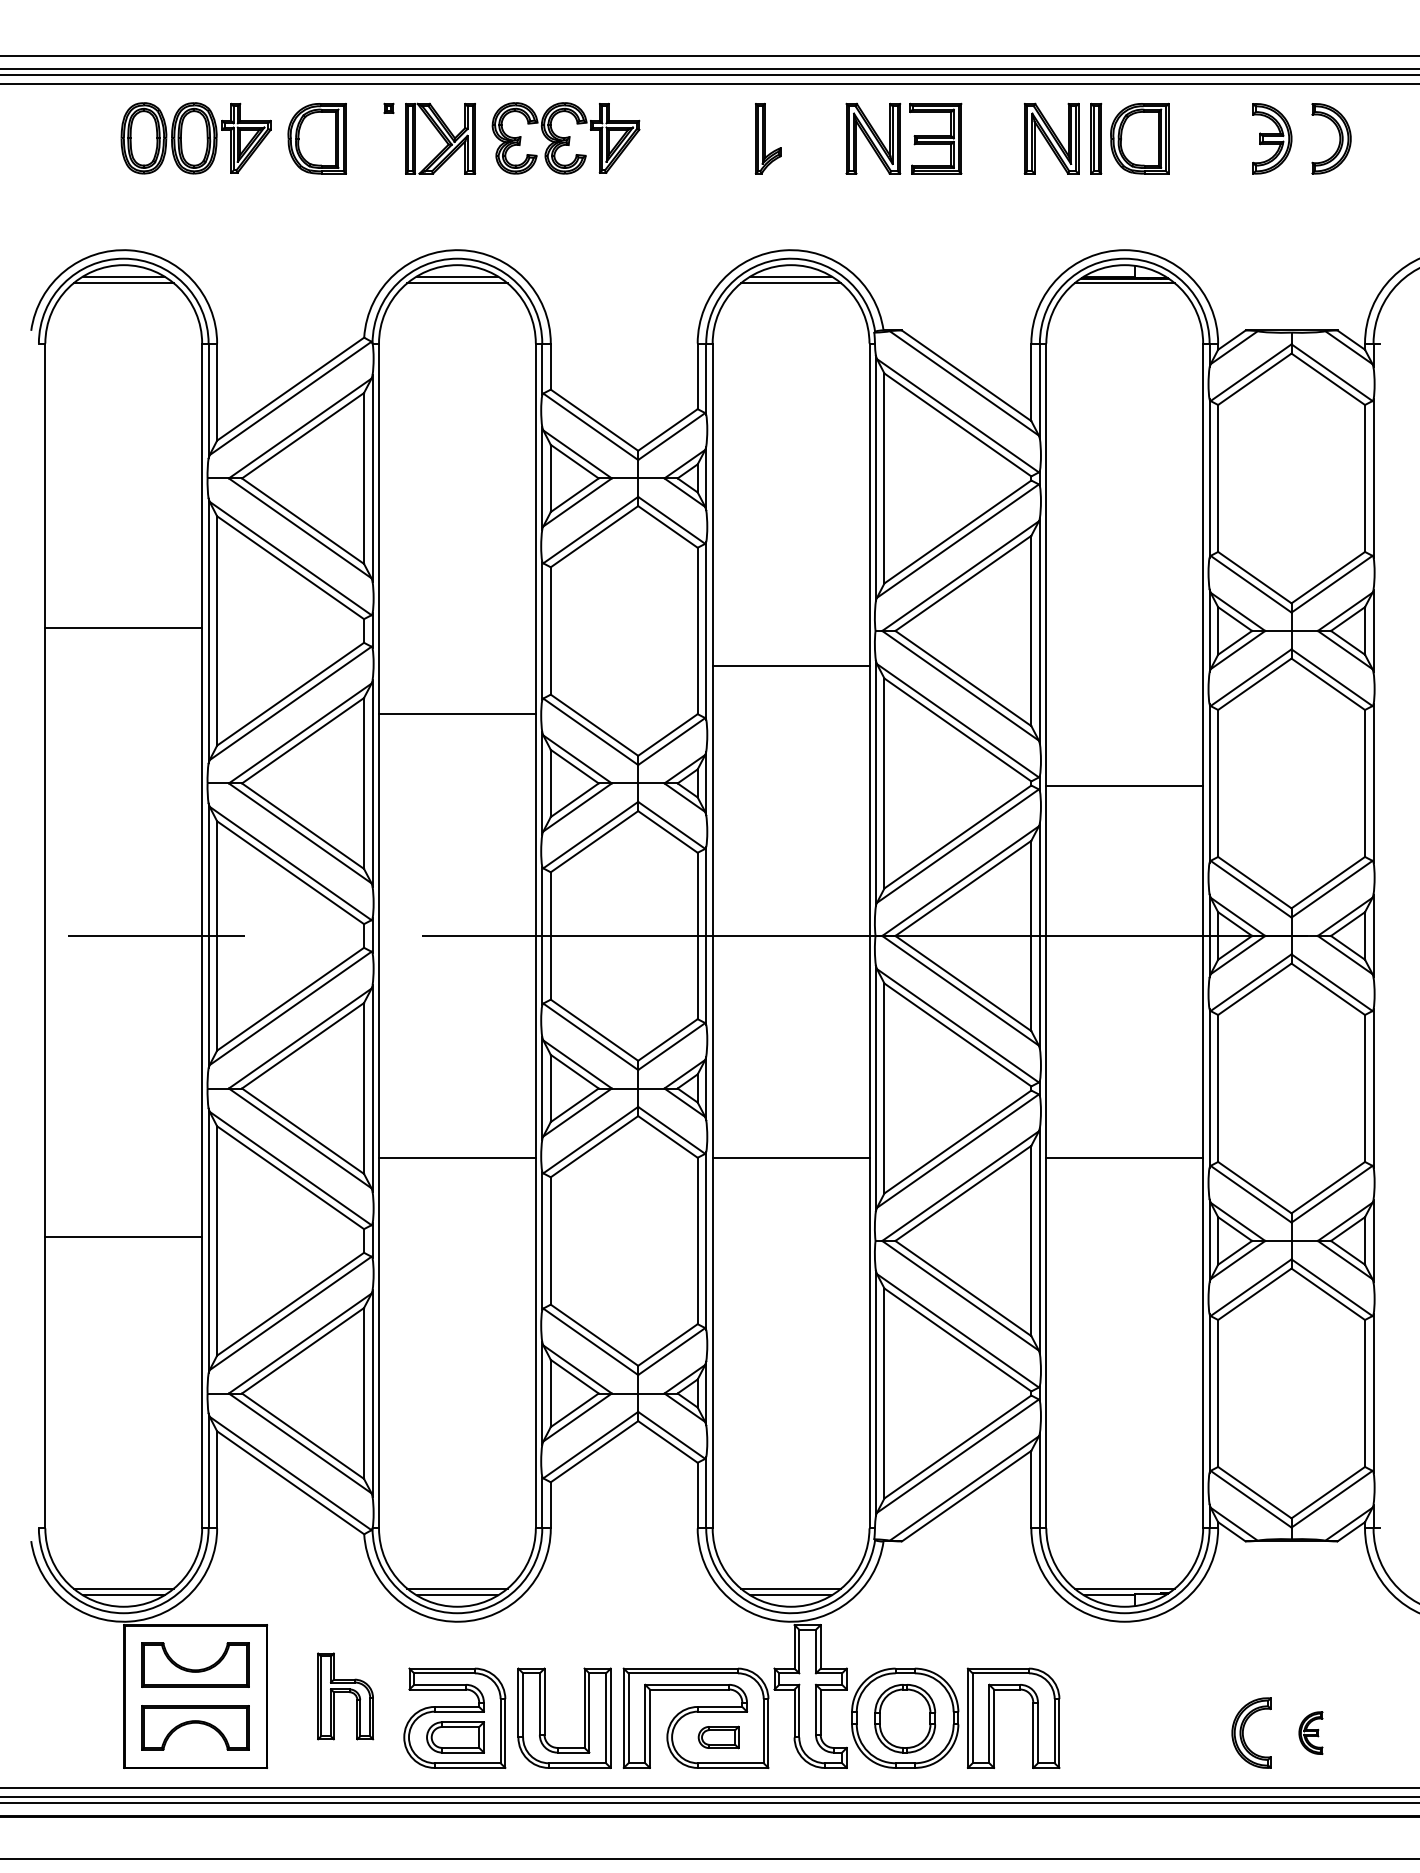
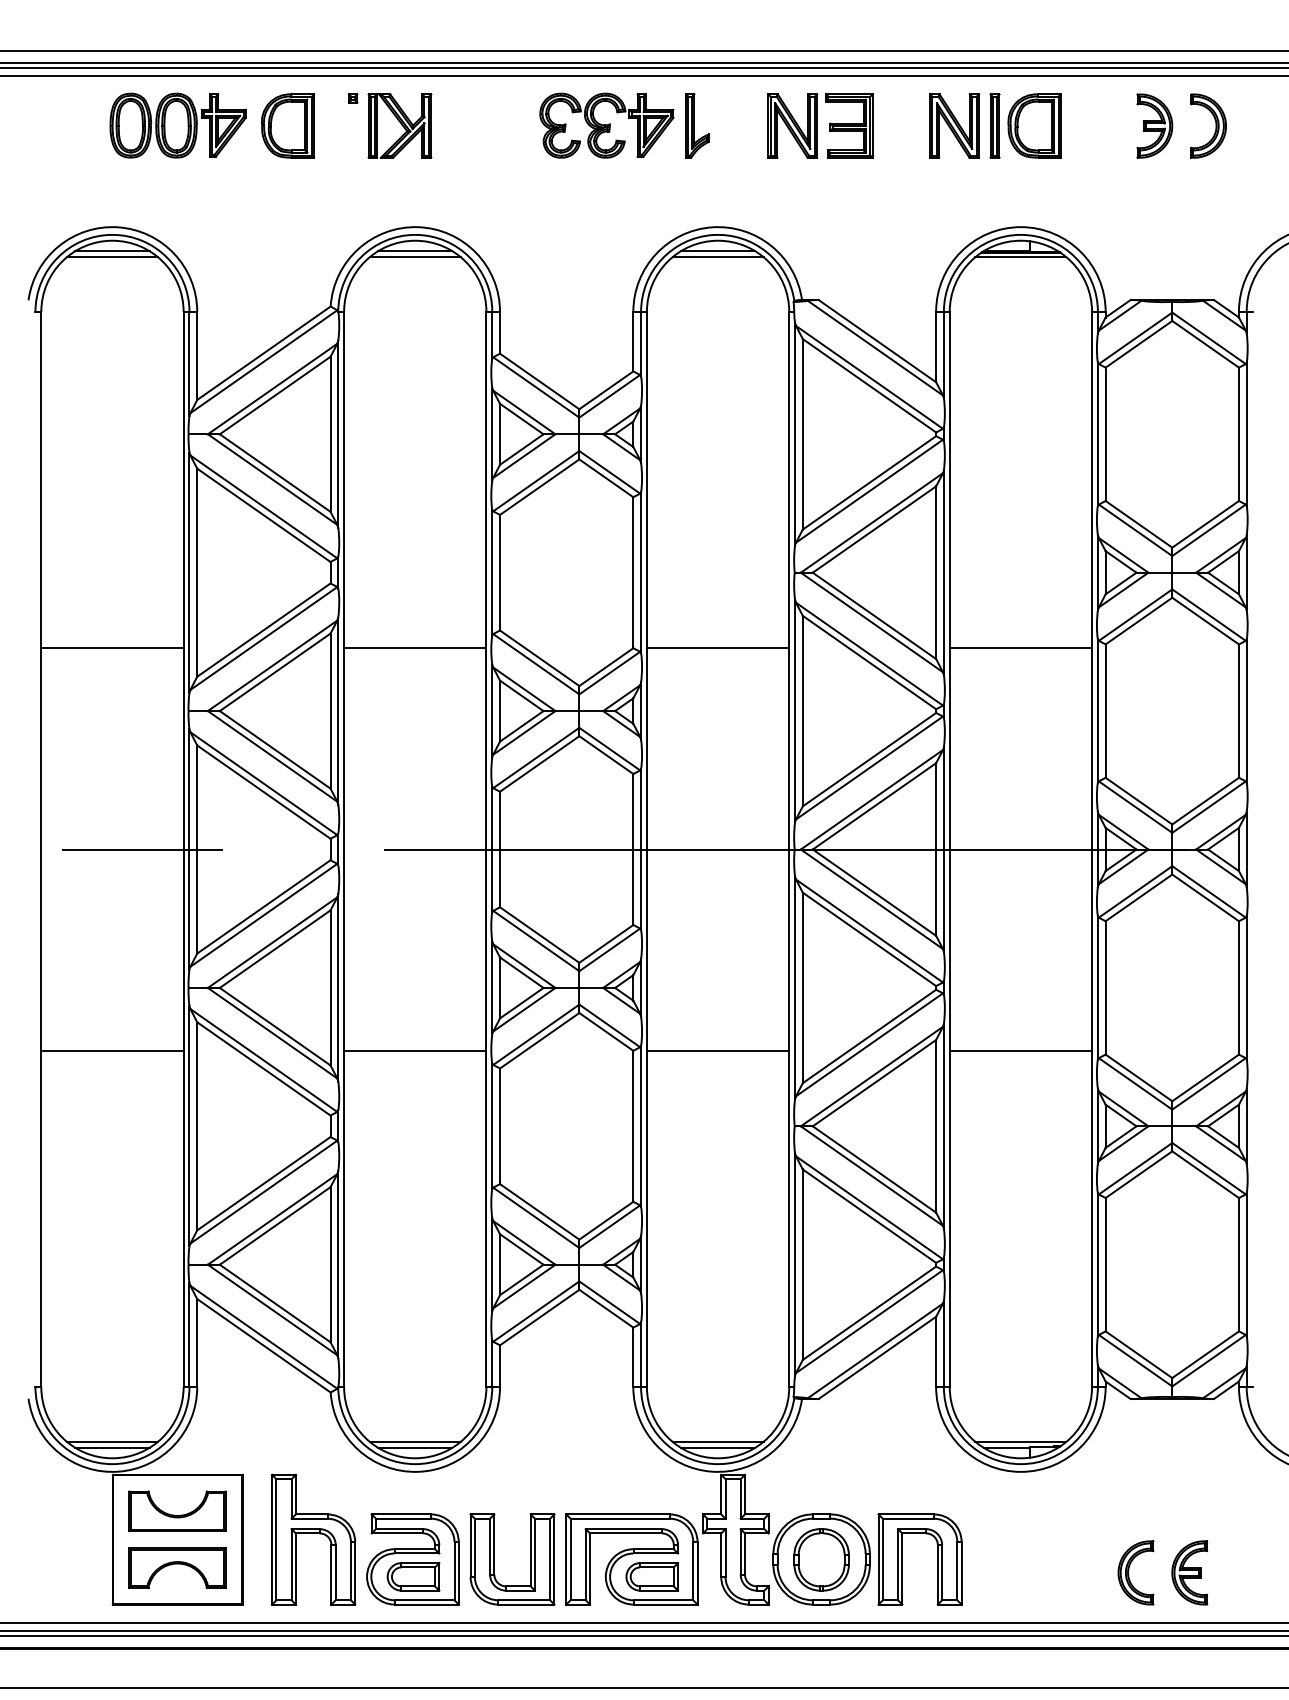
part: (565, 138) -> (606, 125), moved
line: (123, 628) -> (112, 648), moved
line: (790, 665) -> (717, 648), moved
line: (1124, 786) -> (1020, 648), moved
line: (123, 1236) -> (112, 1050), moved
part: (345, 1696) -> (313, 1539), size x1.67
part: (1310, 1732) -> (1189, 1572), size x1.67
part: (718, 1737) -> (652, 1576), size x1.43

